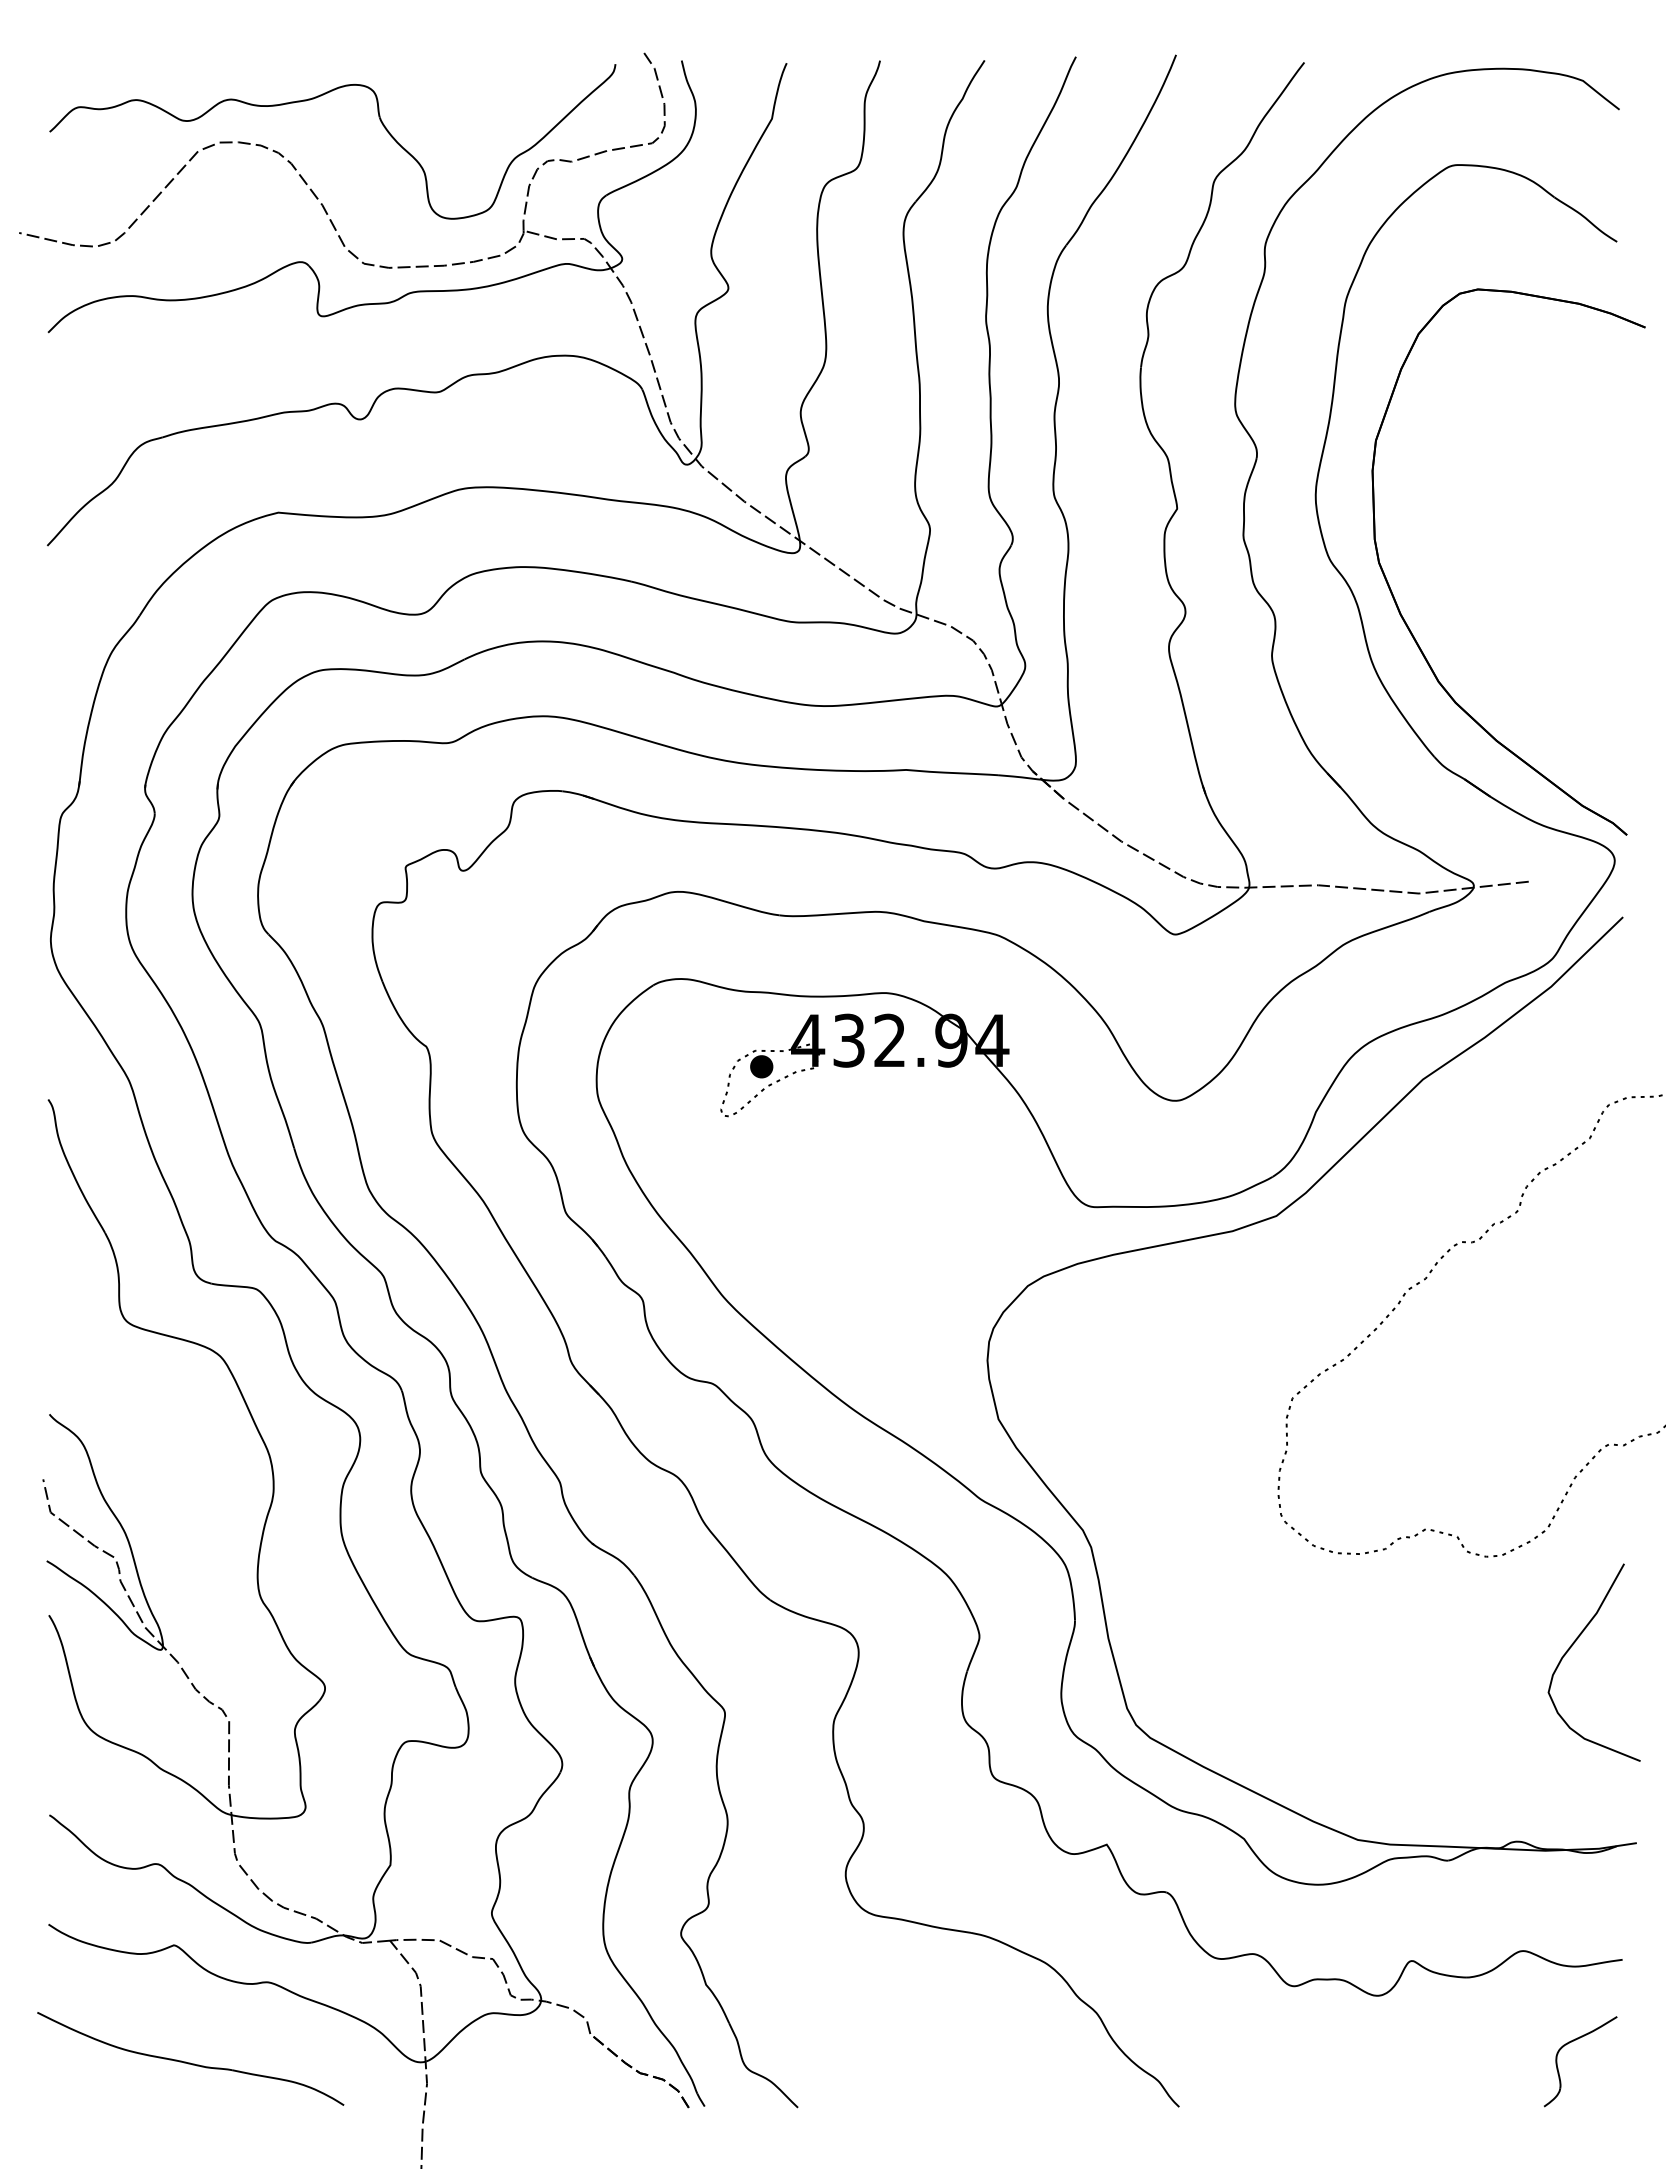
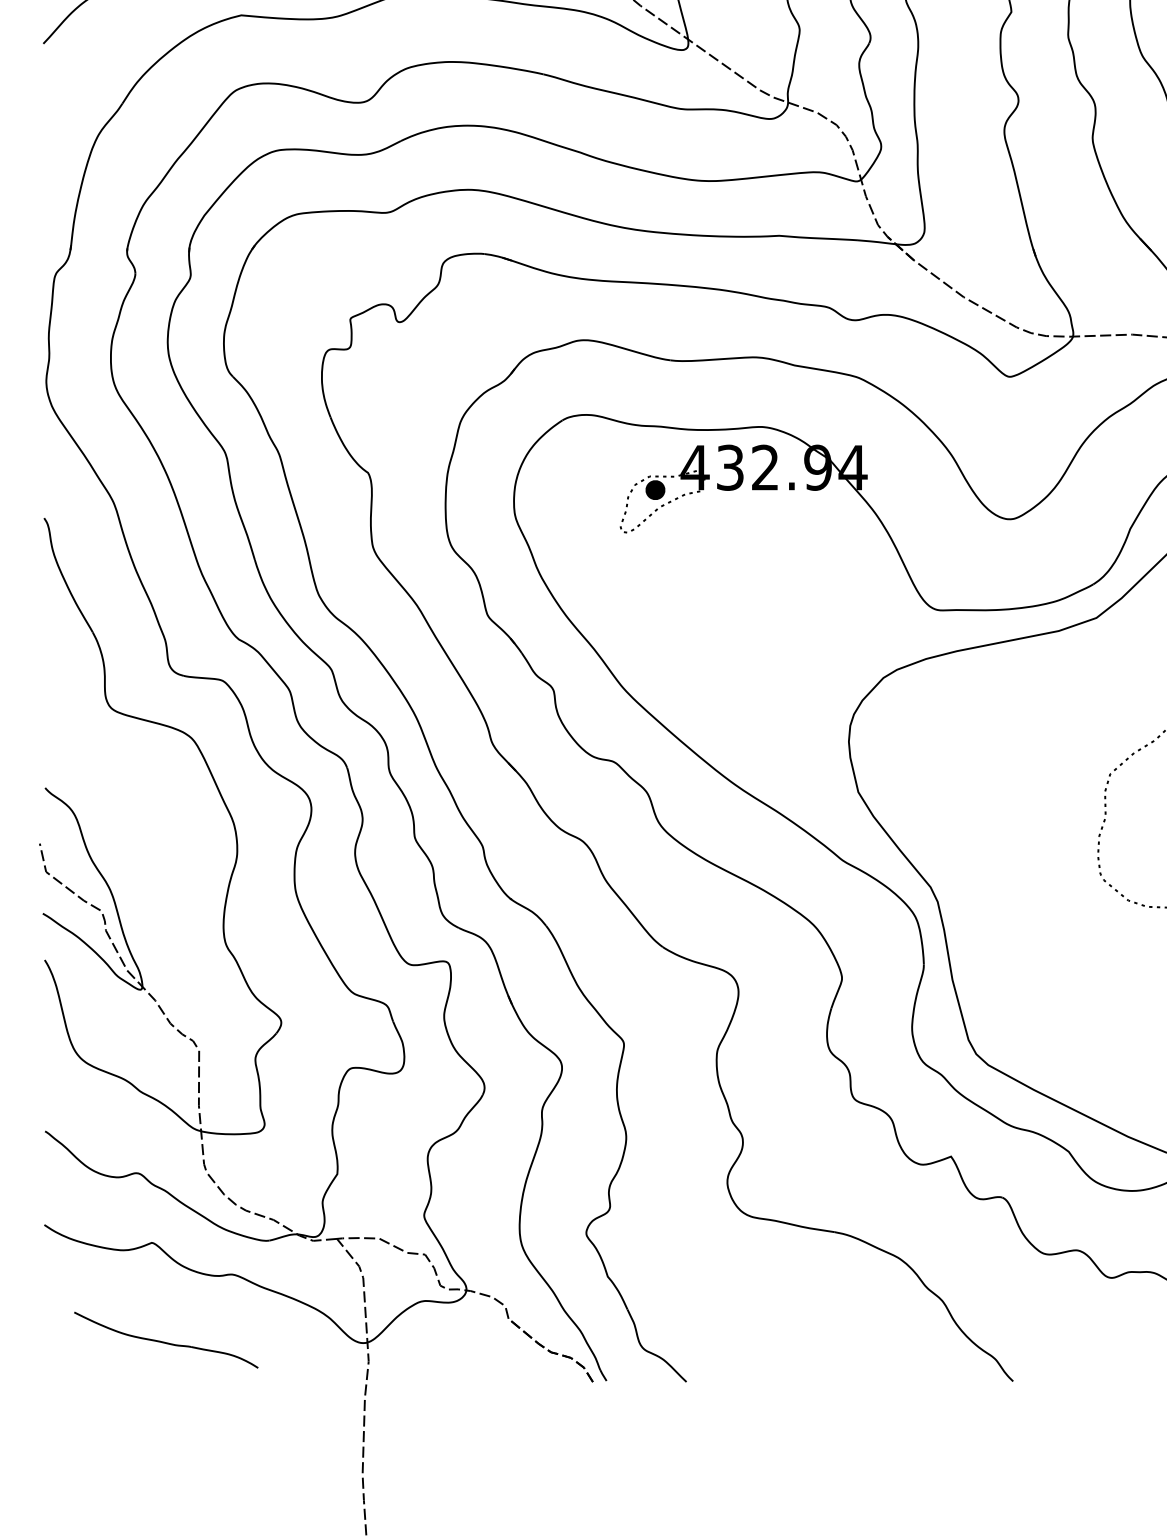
part: (190, 2058) -> (166, 1339), size x0.7

